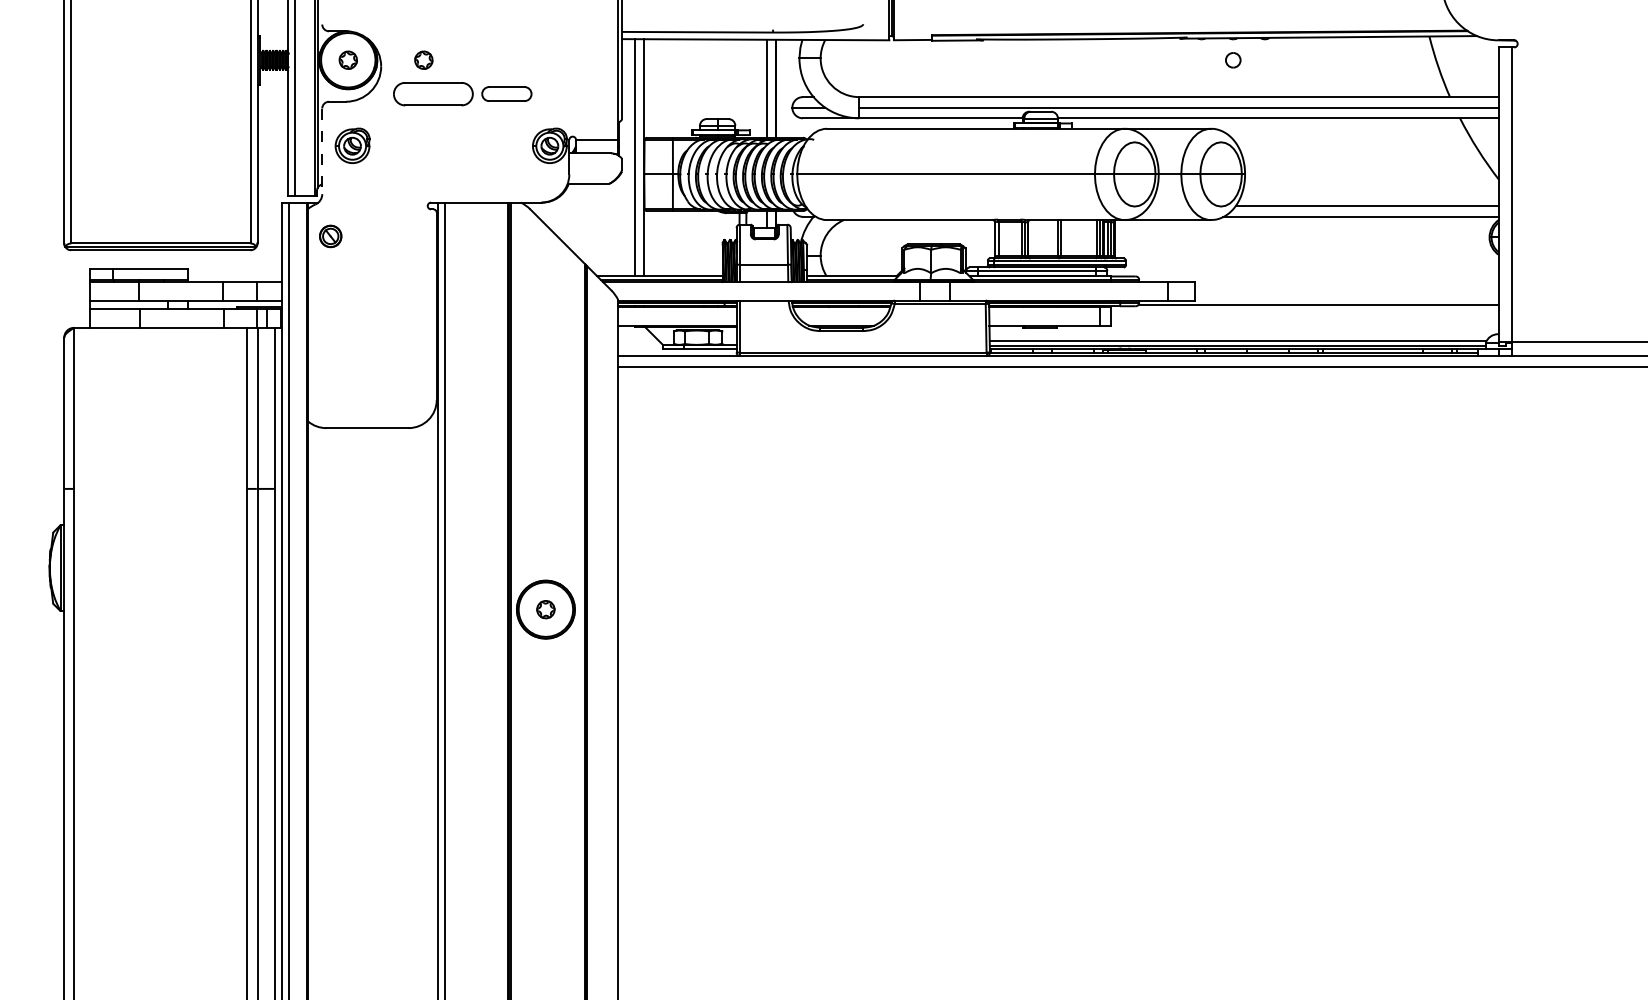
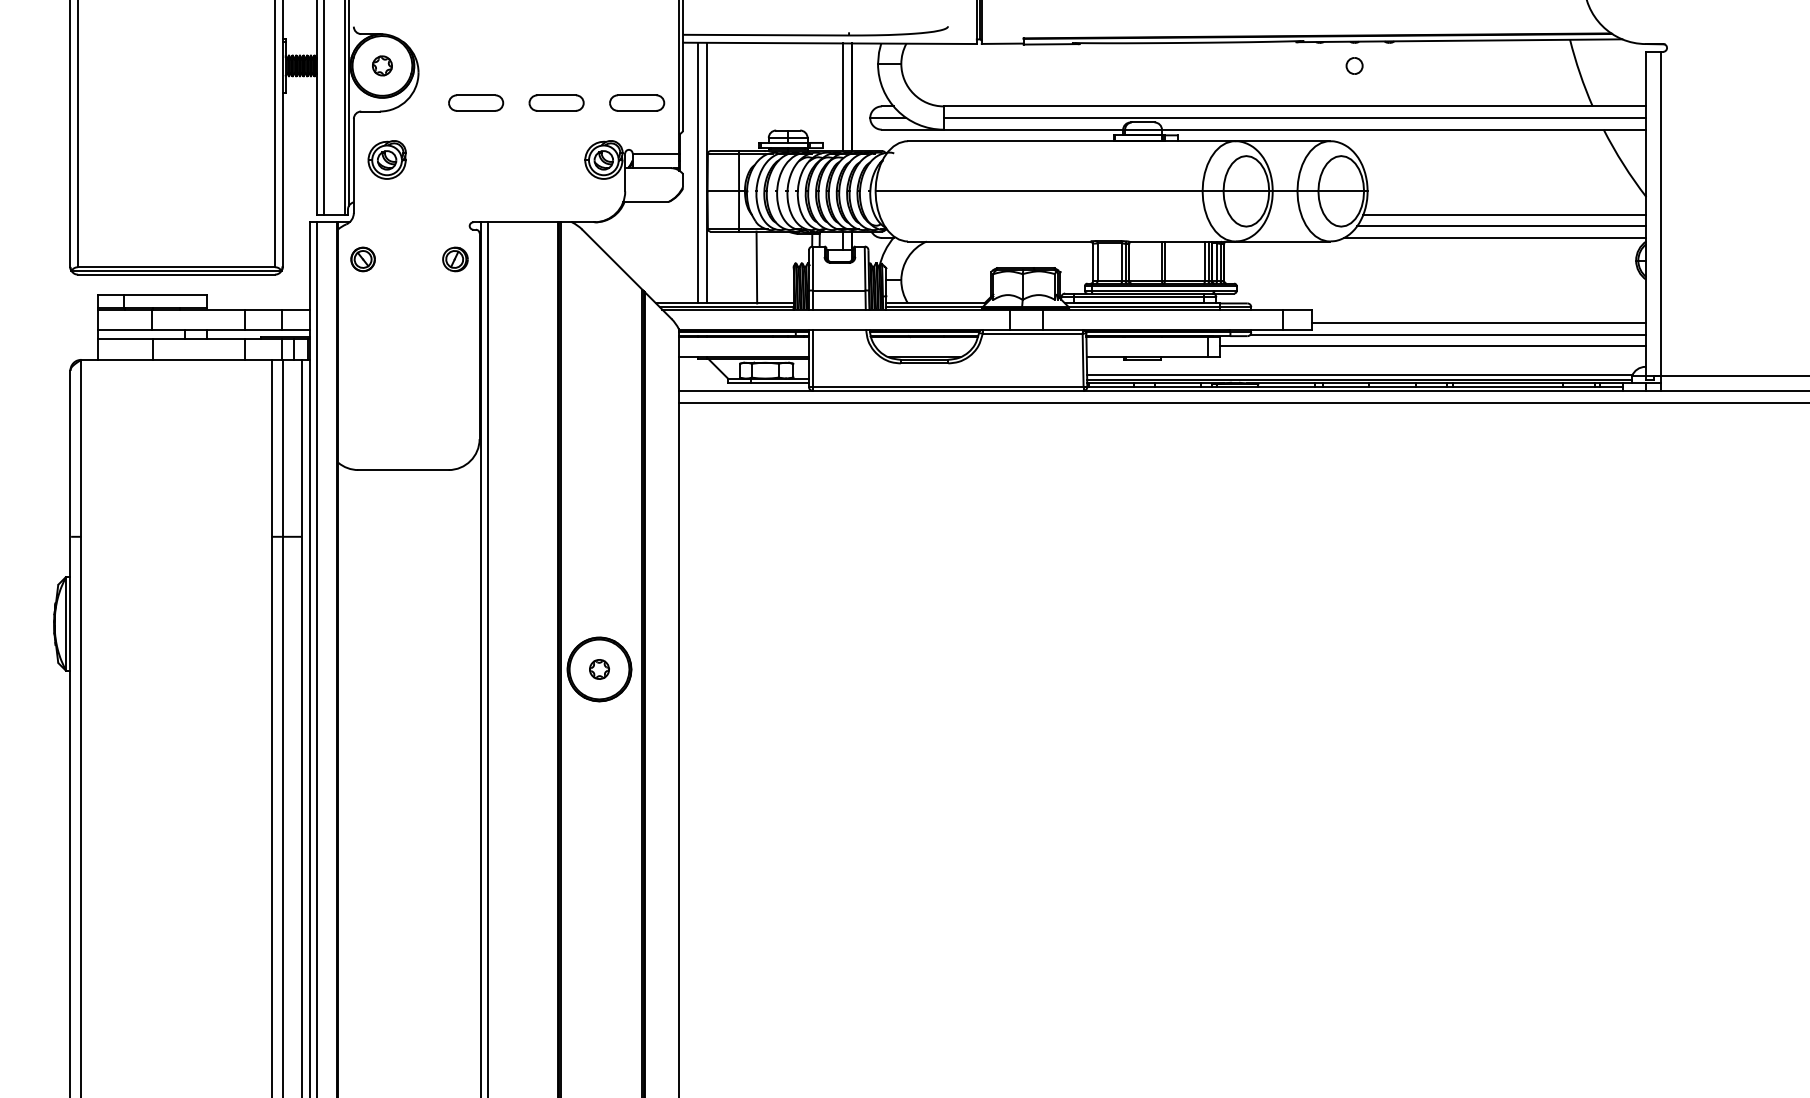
part: (423, 59) -> (465, 65), removed
part: (433, 93) -> (476, 102), size x0.62
part: (580, 93) -> (637, 102), added
line: (321, 151) -> (353, 166), dashed -> solid
line: (1369, 195) -> (1504, 214), added
part: (414, 236) -> (455, 259), added
line: (688, 243) -> (756, 267), added
line: (1346, 293) -> (1479, 322), added
line: (1305, 315) -> (1433, 346), added

